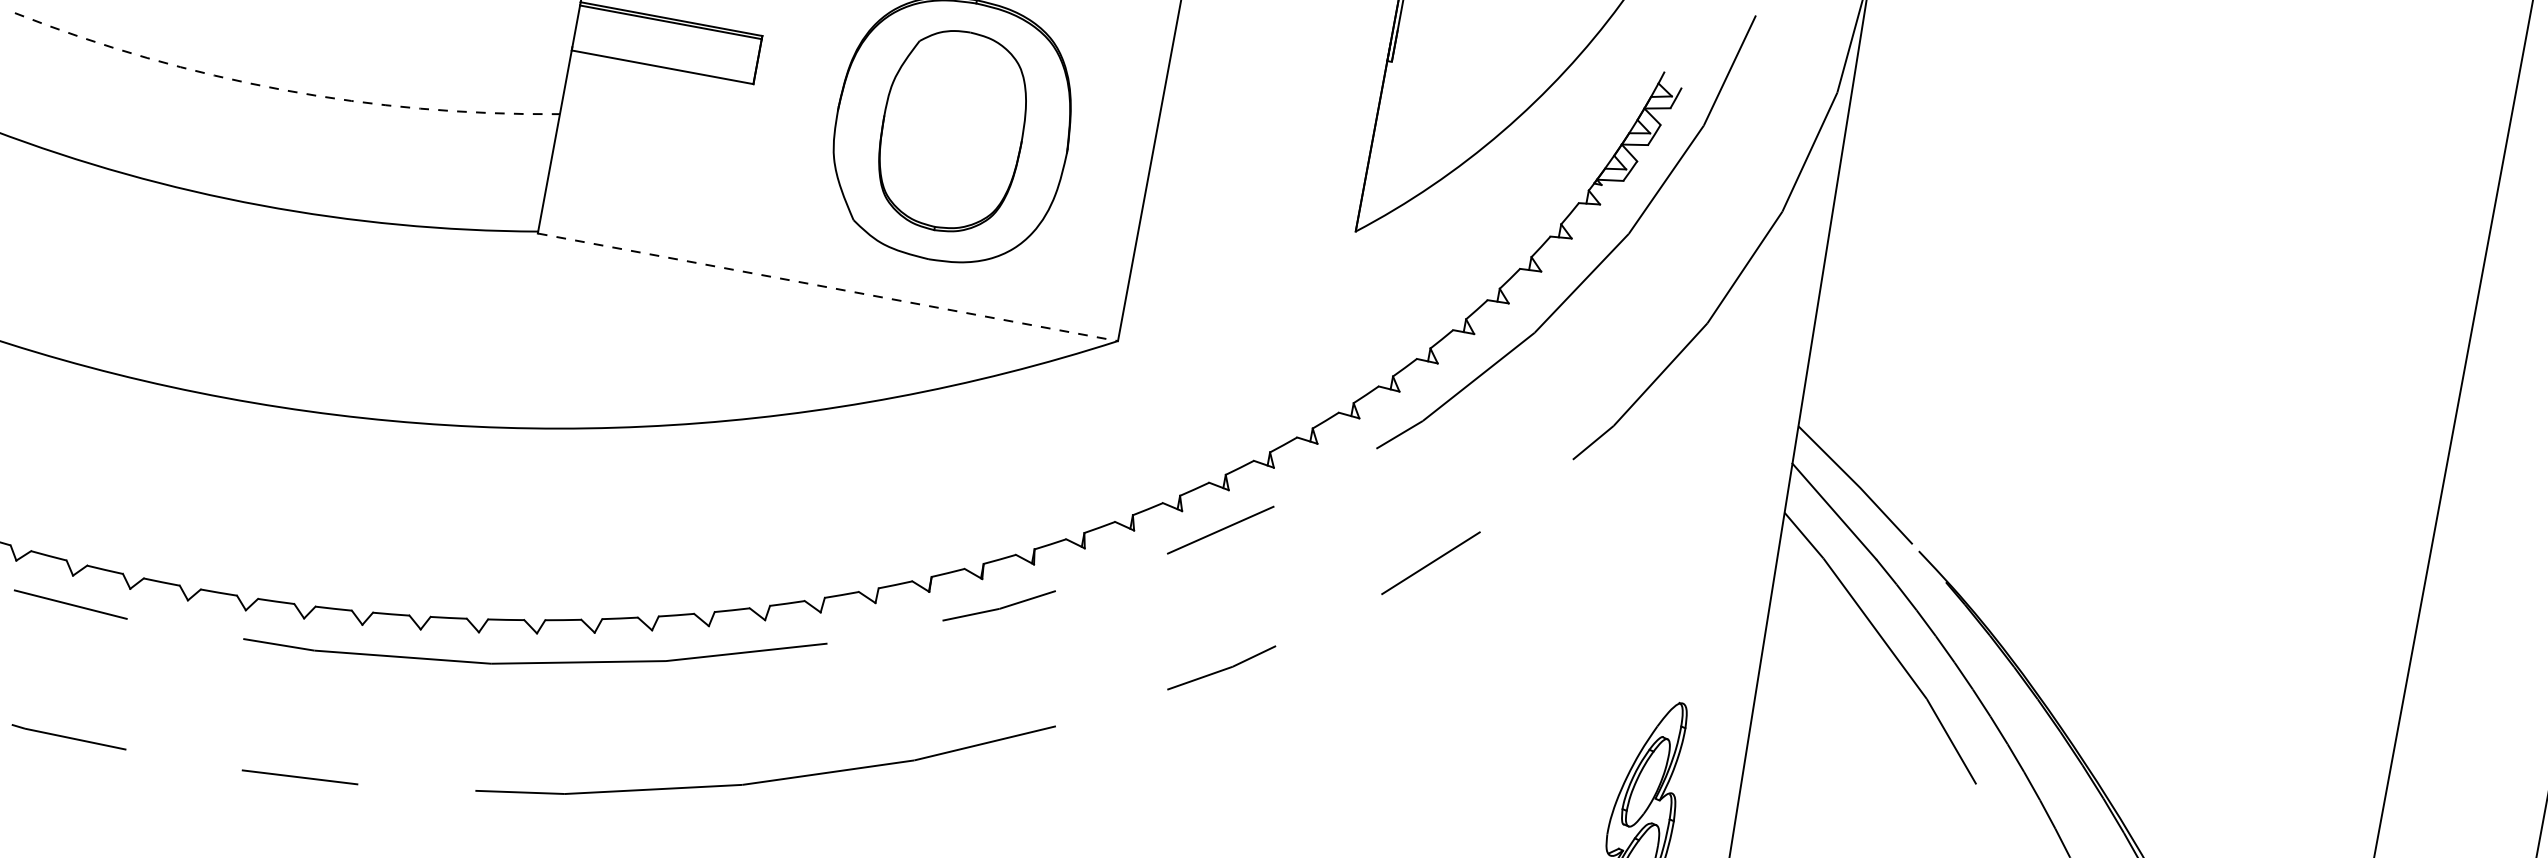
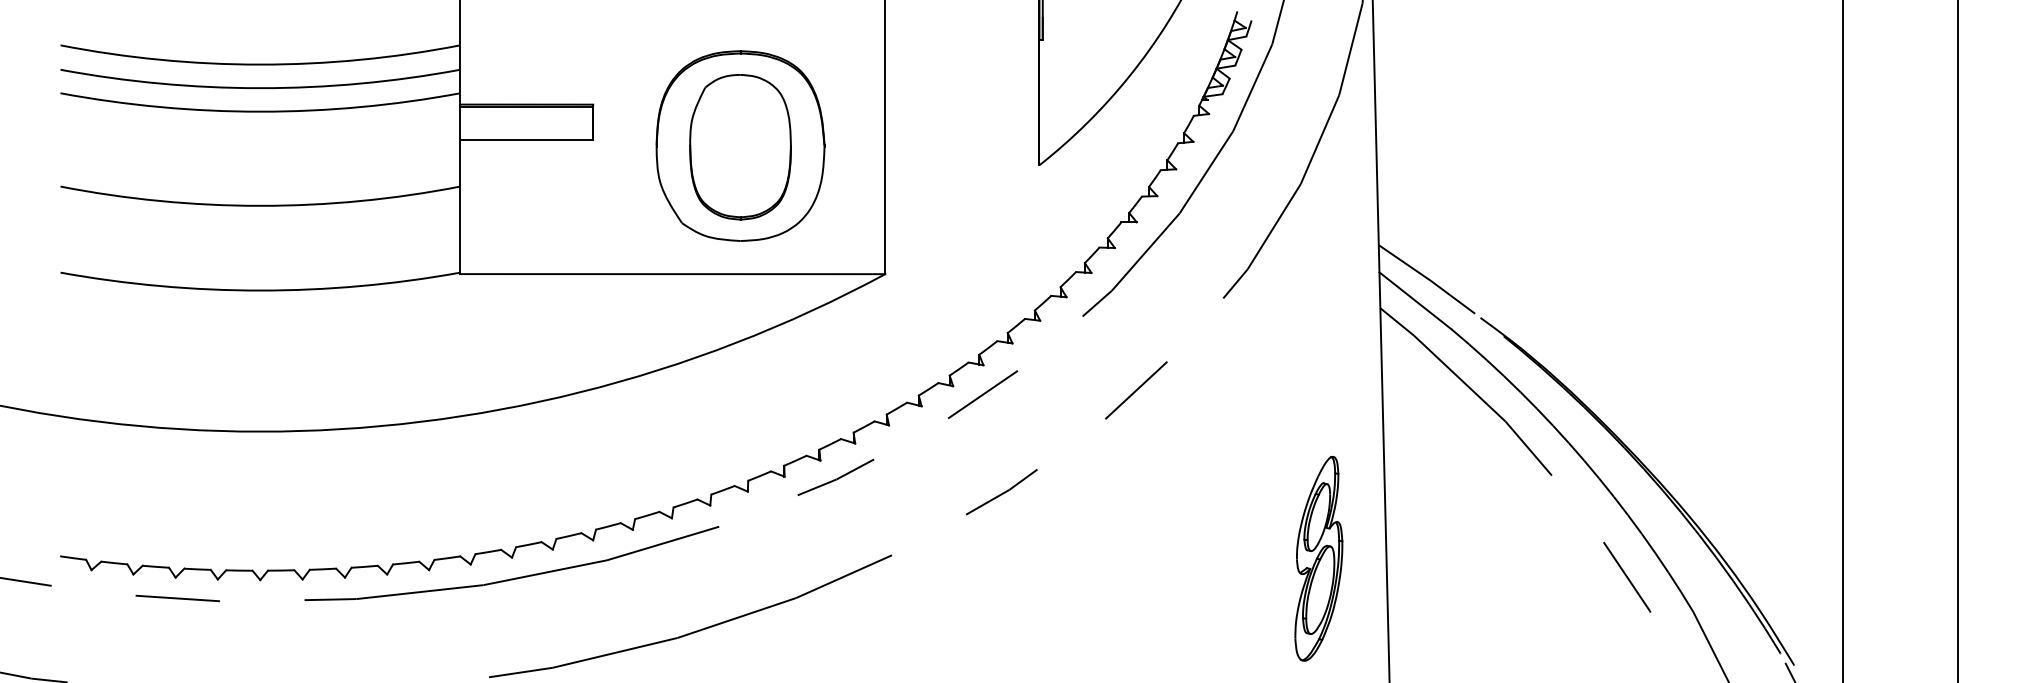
arc: (282, 89) -> (260, 205), dashed -> solid
line: (827, 287) -> (672, 274), dashed -> solid

